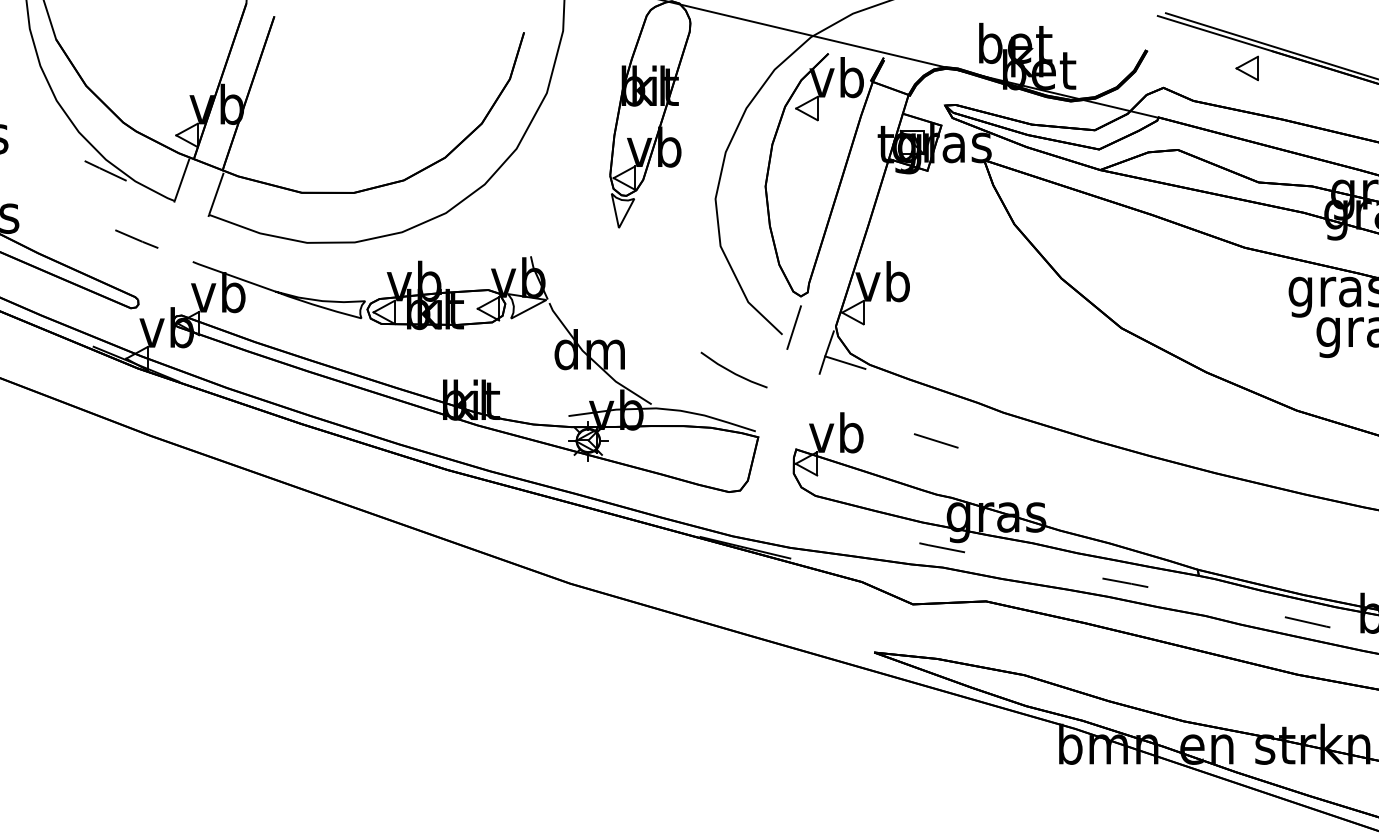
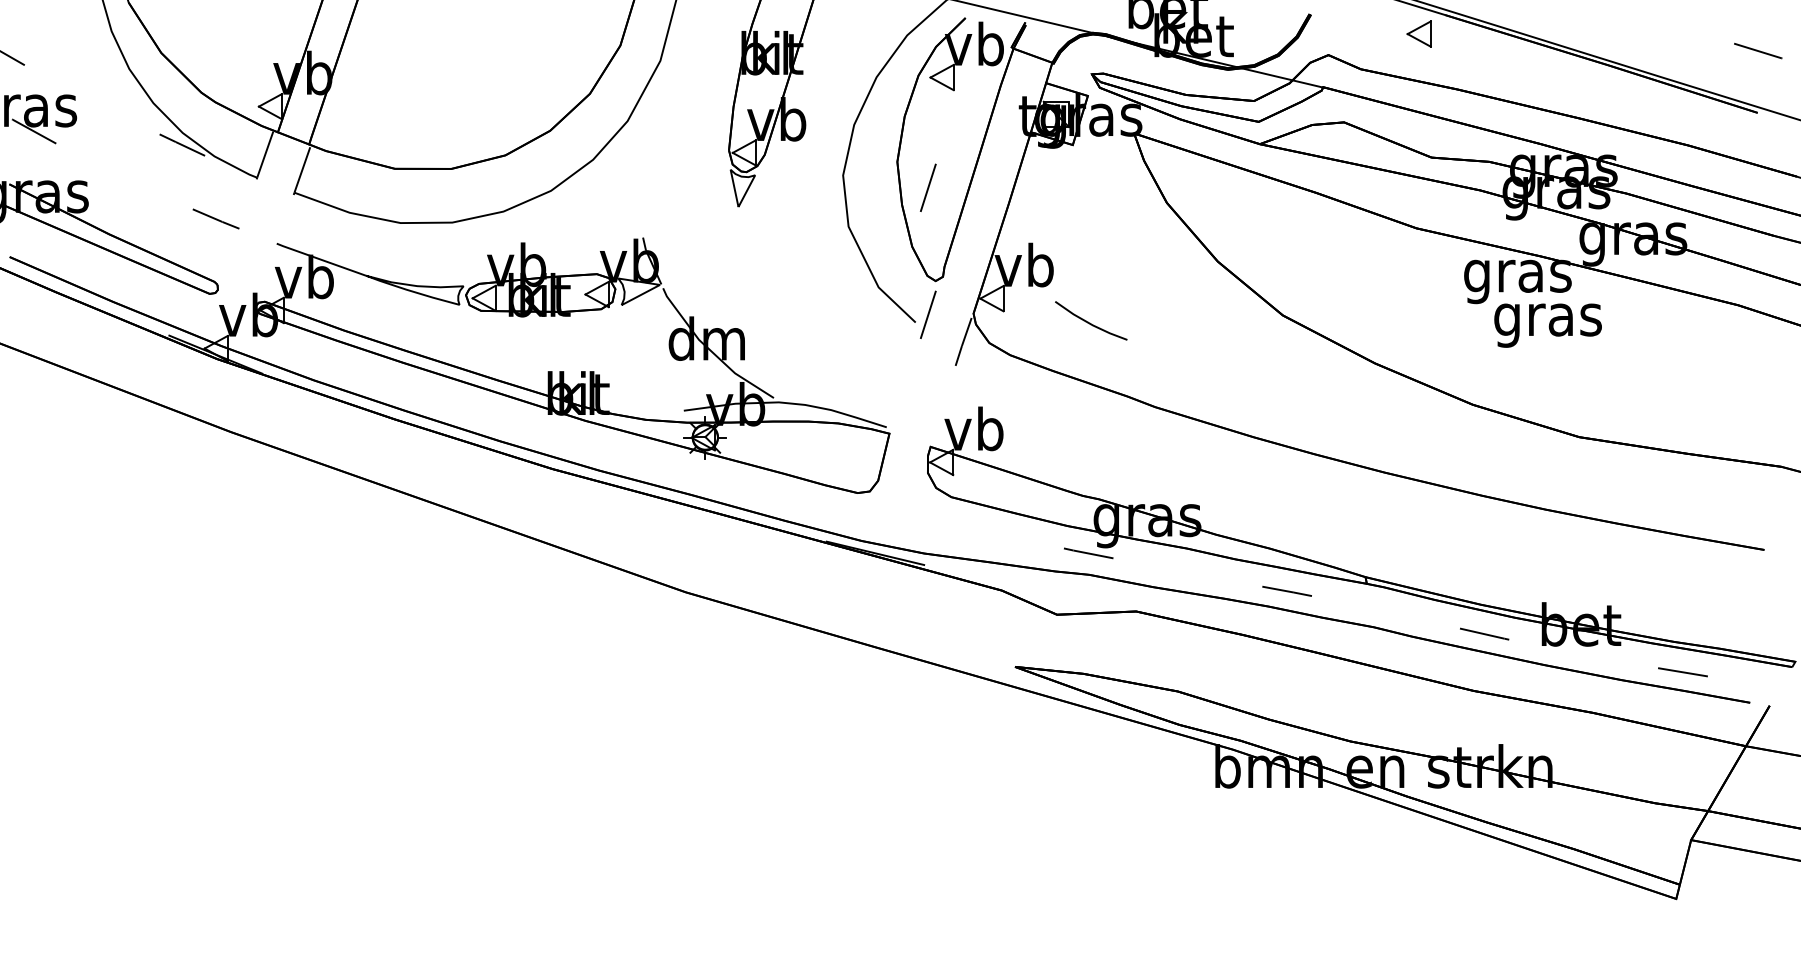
line: (794, 210) -> (928, 187), added
line: (845, 362) -> (983, 352), removed
line: (733, 371) -> (1090, 322), moved
line: (936, 440) -> (1082, 437), removed

